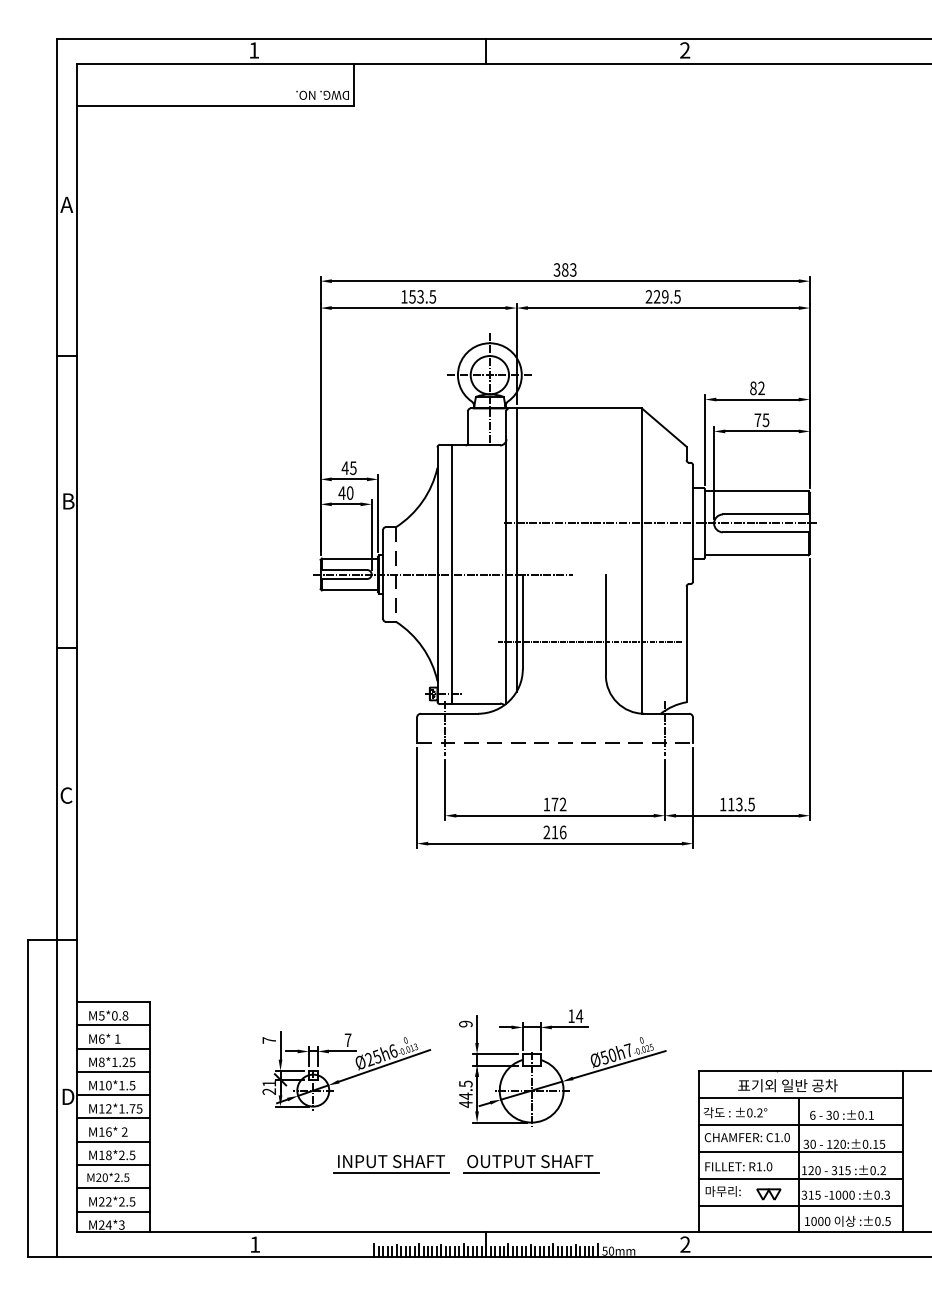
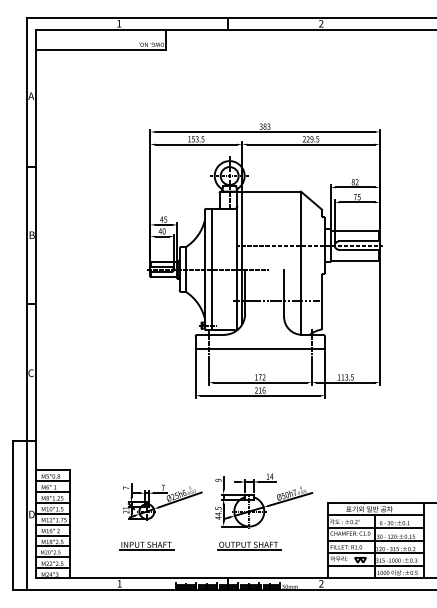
line: (395, 576) -> (185, 270), dashed -> solid
line: (555, 742) -> (260, 348), dashed -> solid
part: (391, 1162) -> (146, 545), moved

